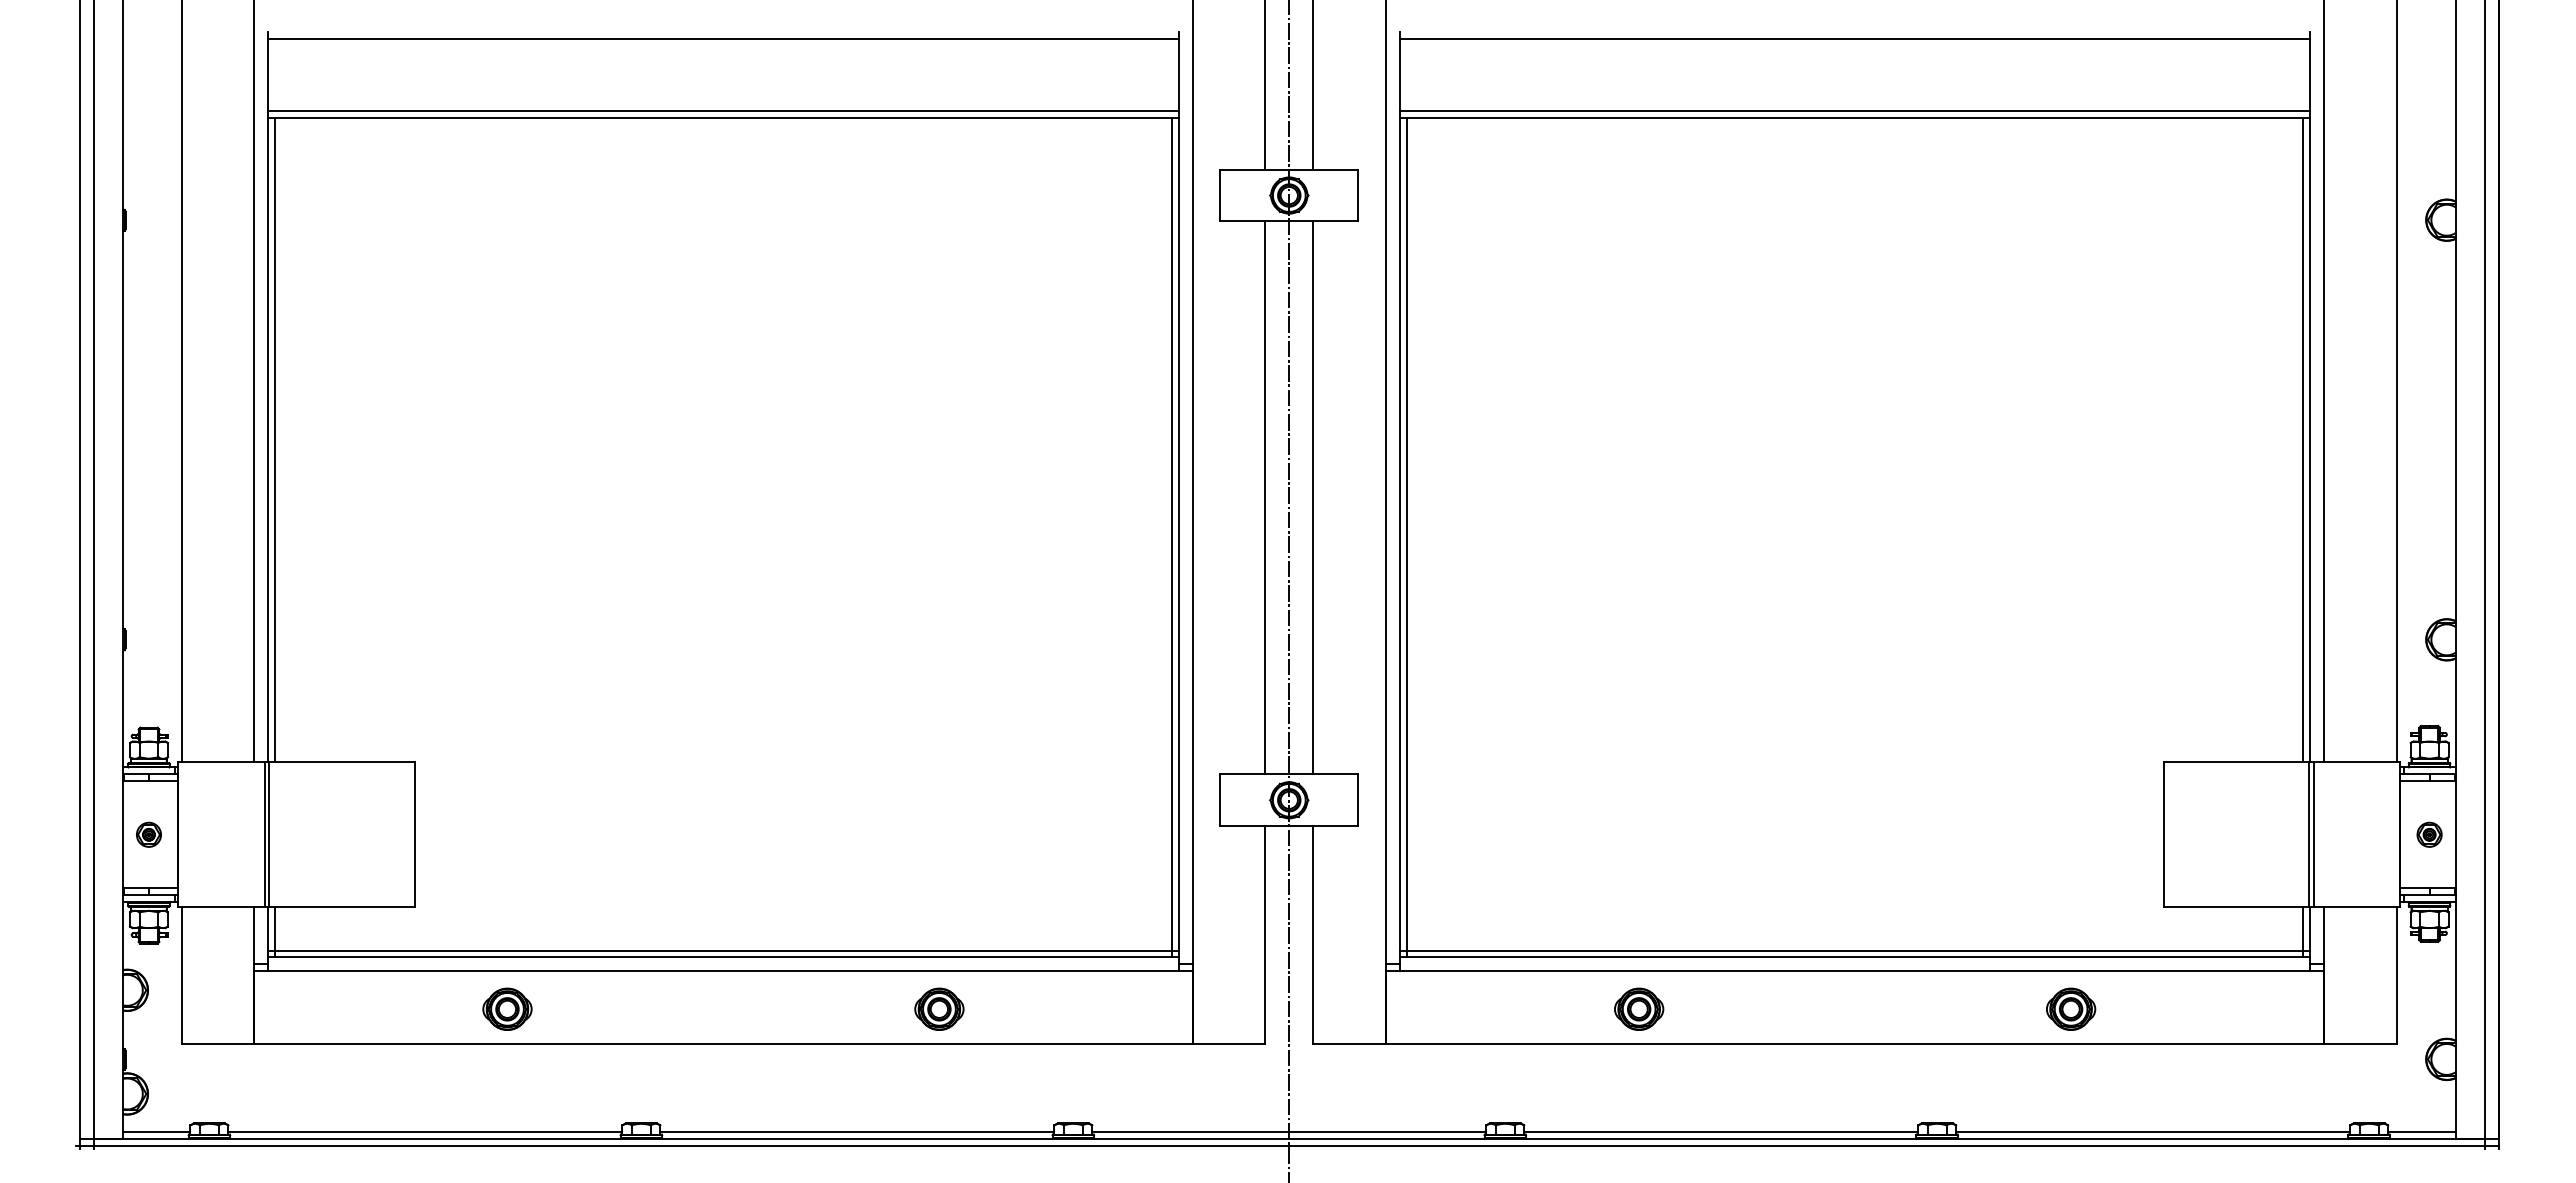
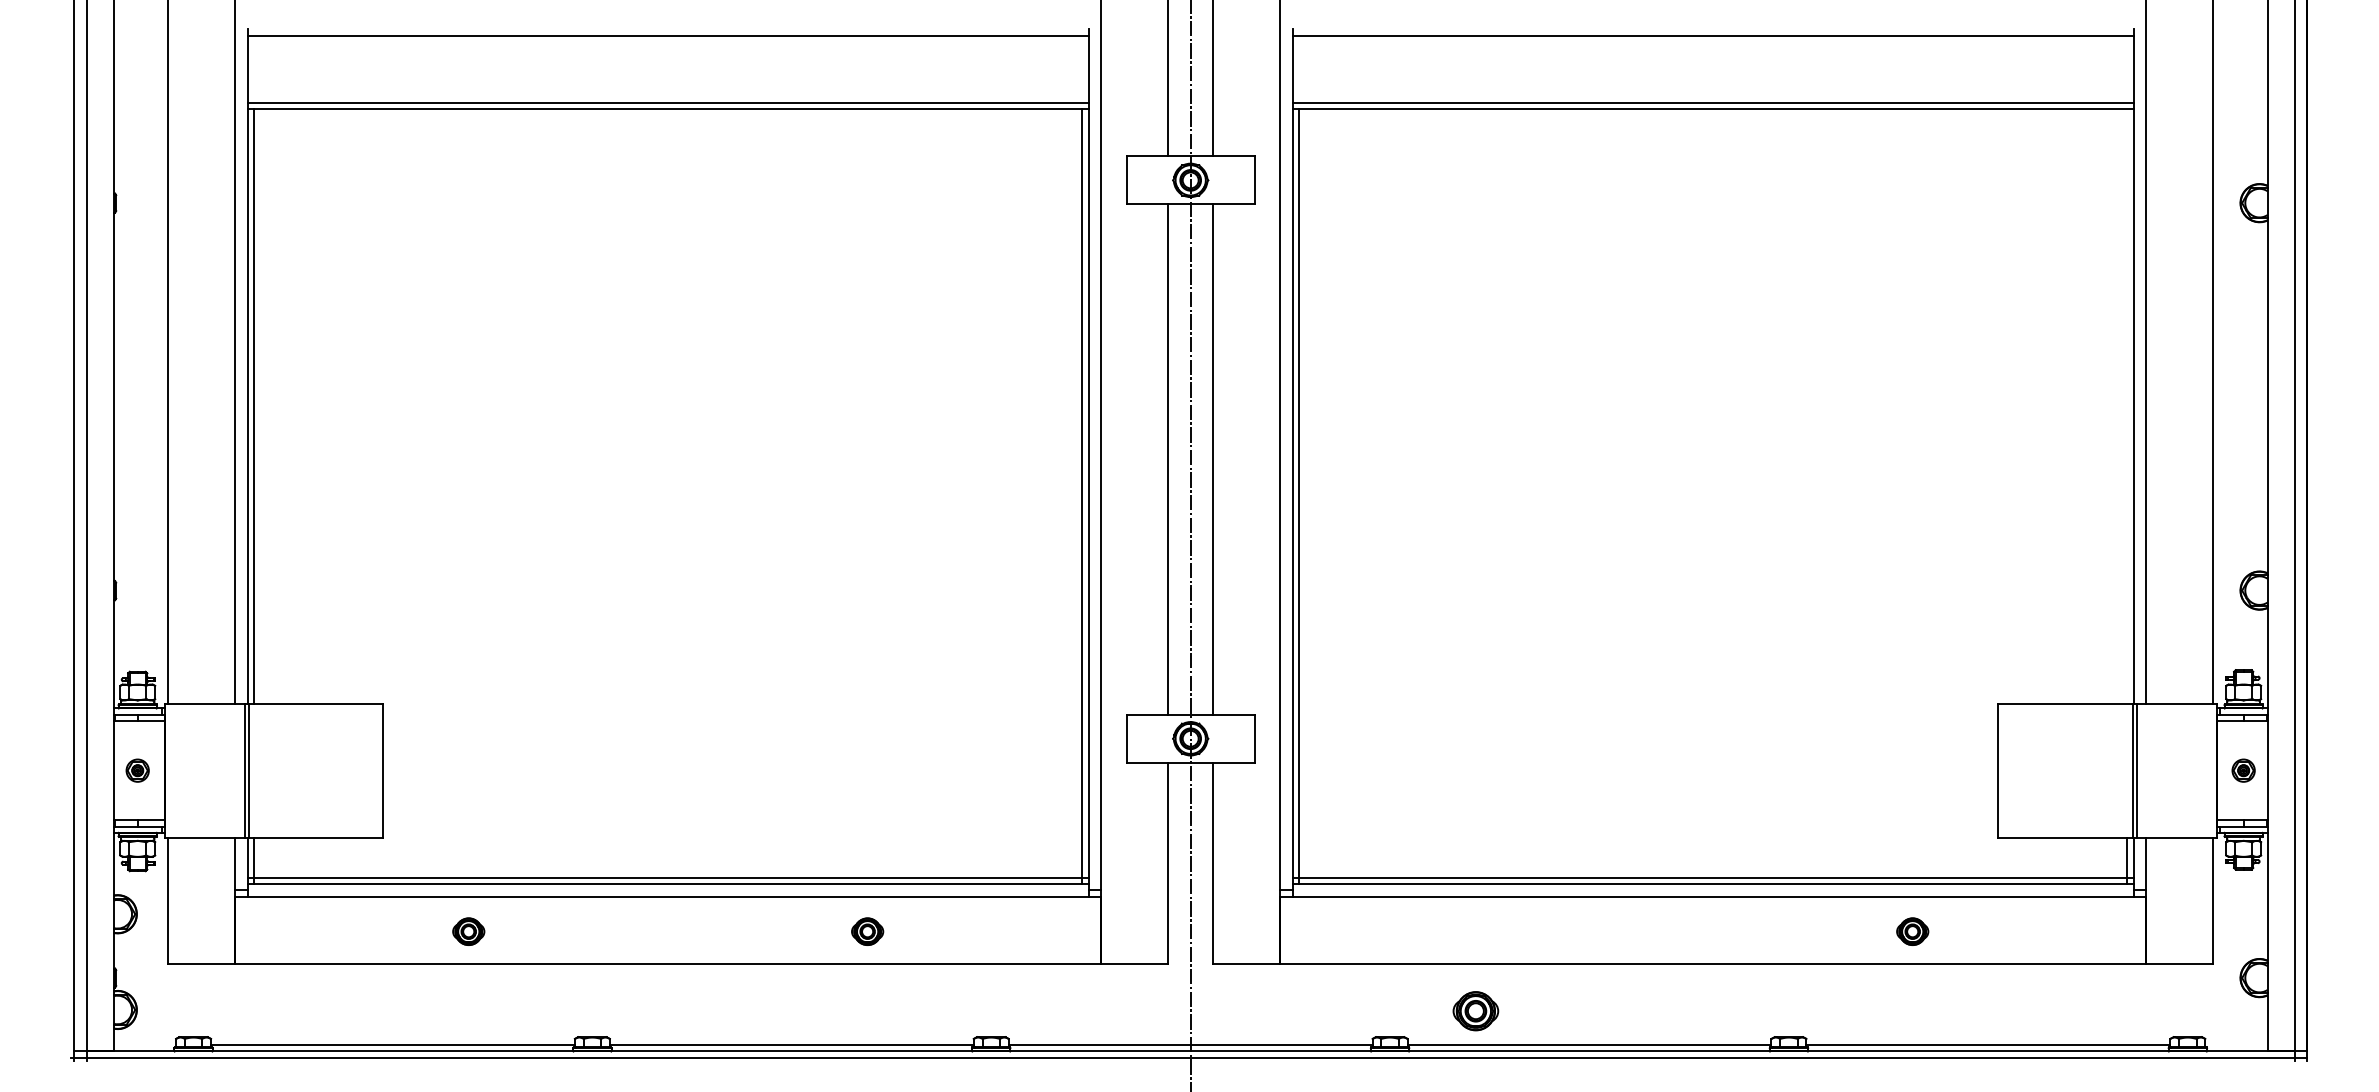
line: (2303, 440) -> (2127, 406), removed
part: (507, 1008) -> (468, 931), size x0.7
part: (939, 1008) -> (867, 931), size x0.7
part: (1639, 1008) -> (1476, 1010), moved
part: (2071, 1008) -> (1912, 931), size x0.7
line: (156, 1132) -> (144, 1045), removed
line: (2421, 1132) -> (2236, 1045), removed

